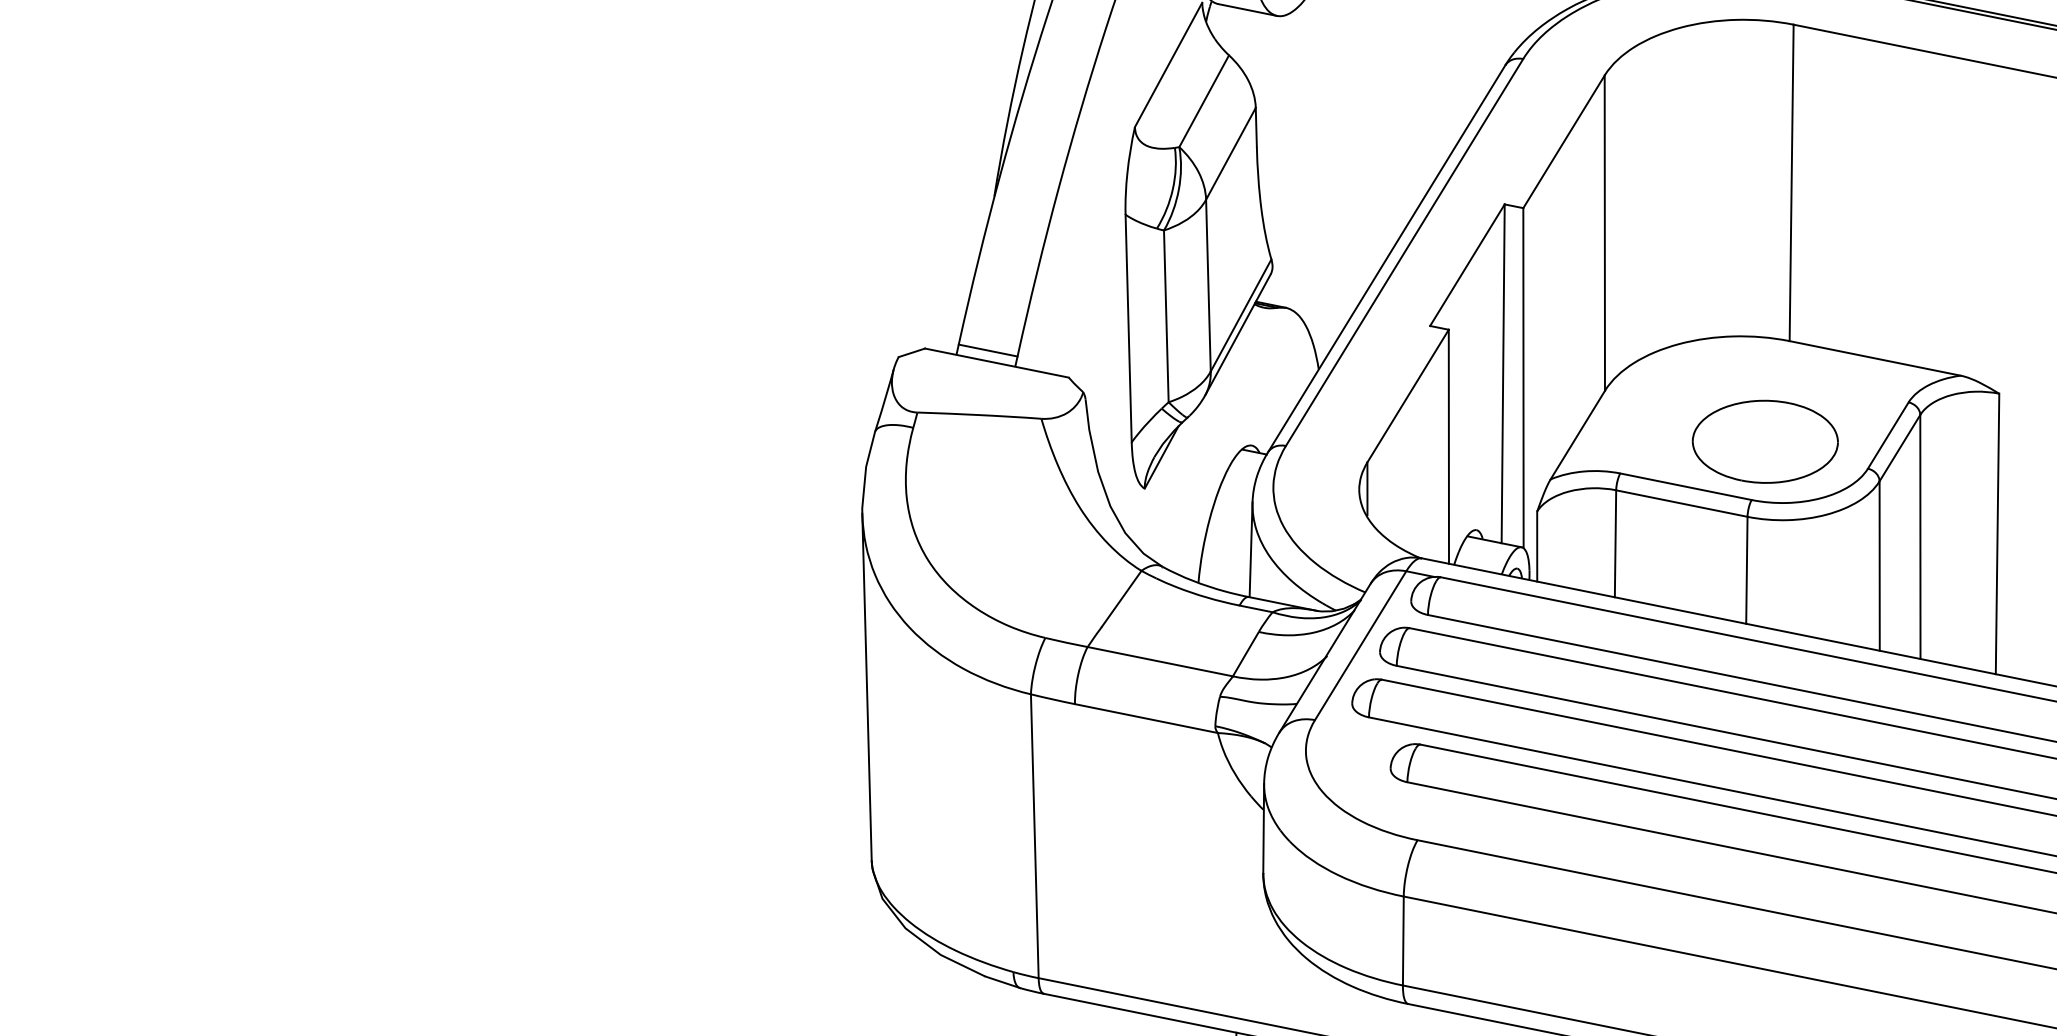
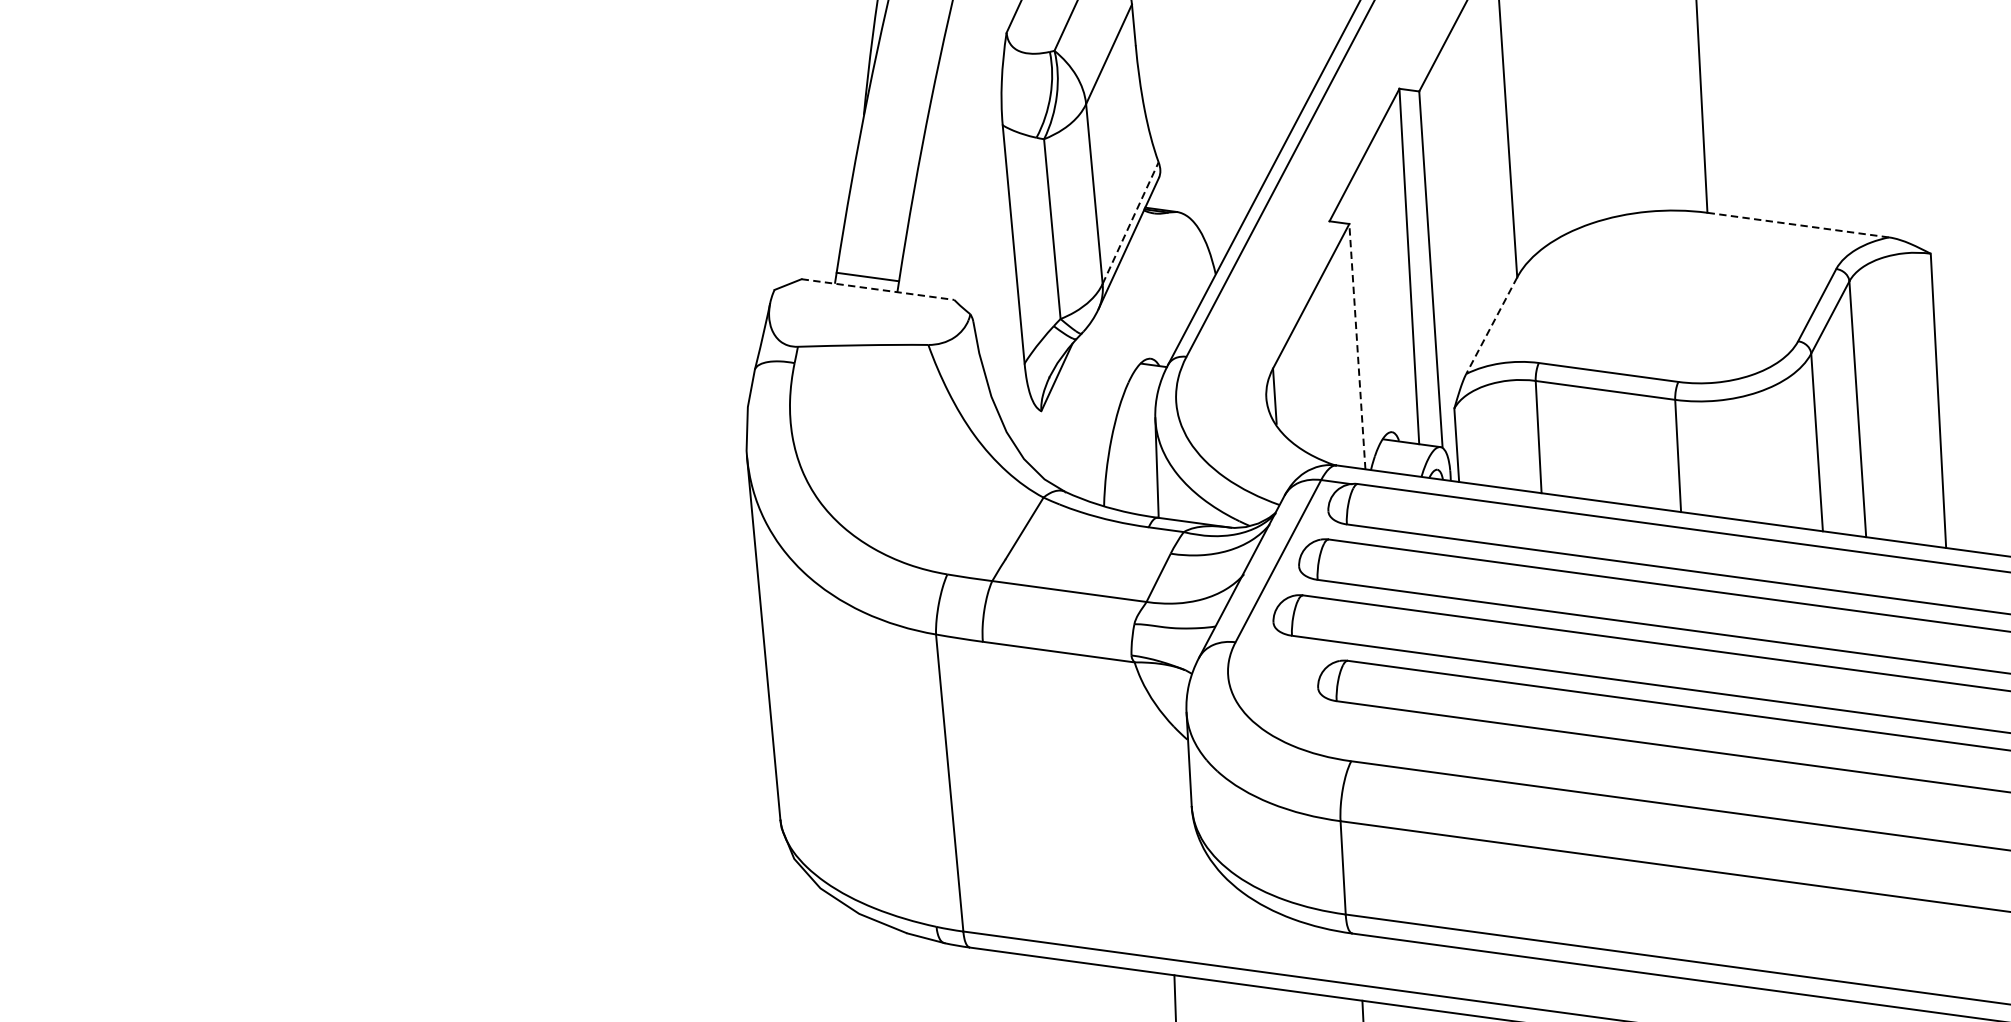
line: (1241, 315) -> (1131, 223), solid -> dashed
line: (1874, 358) -> (1797, 225), solid -> dashed
line: (997, 363) -> (878, 289), solid -> dashed
line: (1577, 435) -> (1491, 326), solid -> dashed
part: (1764, 441) -> (1687, 319), removed
line: (1448, 446) -> (1356, 346), solid -> dashed

